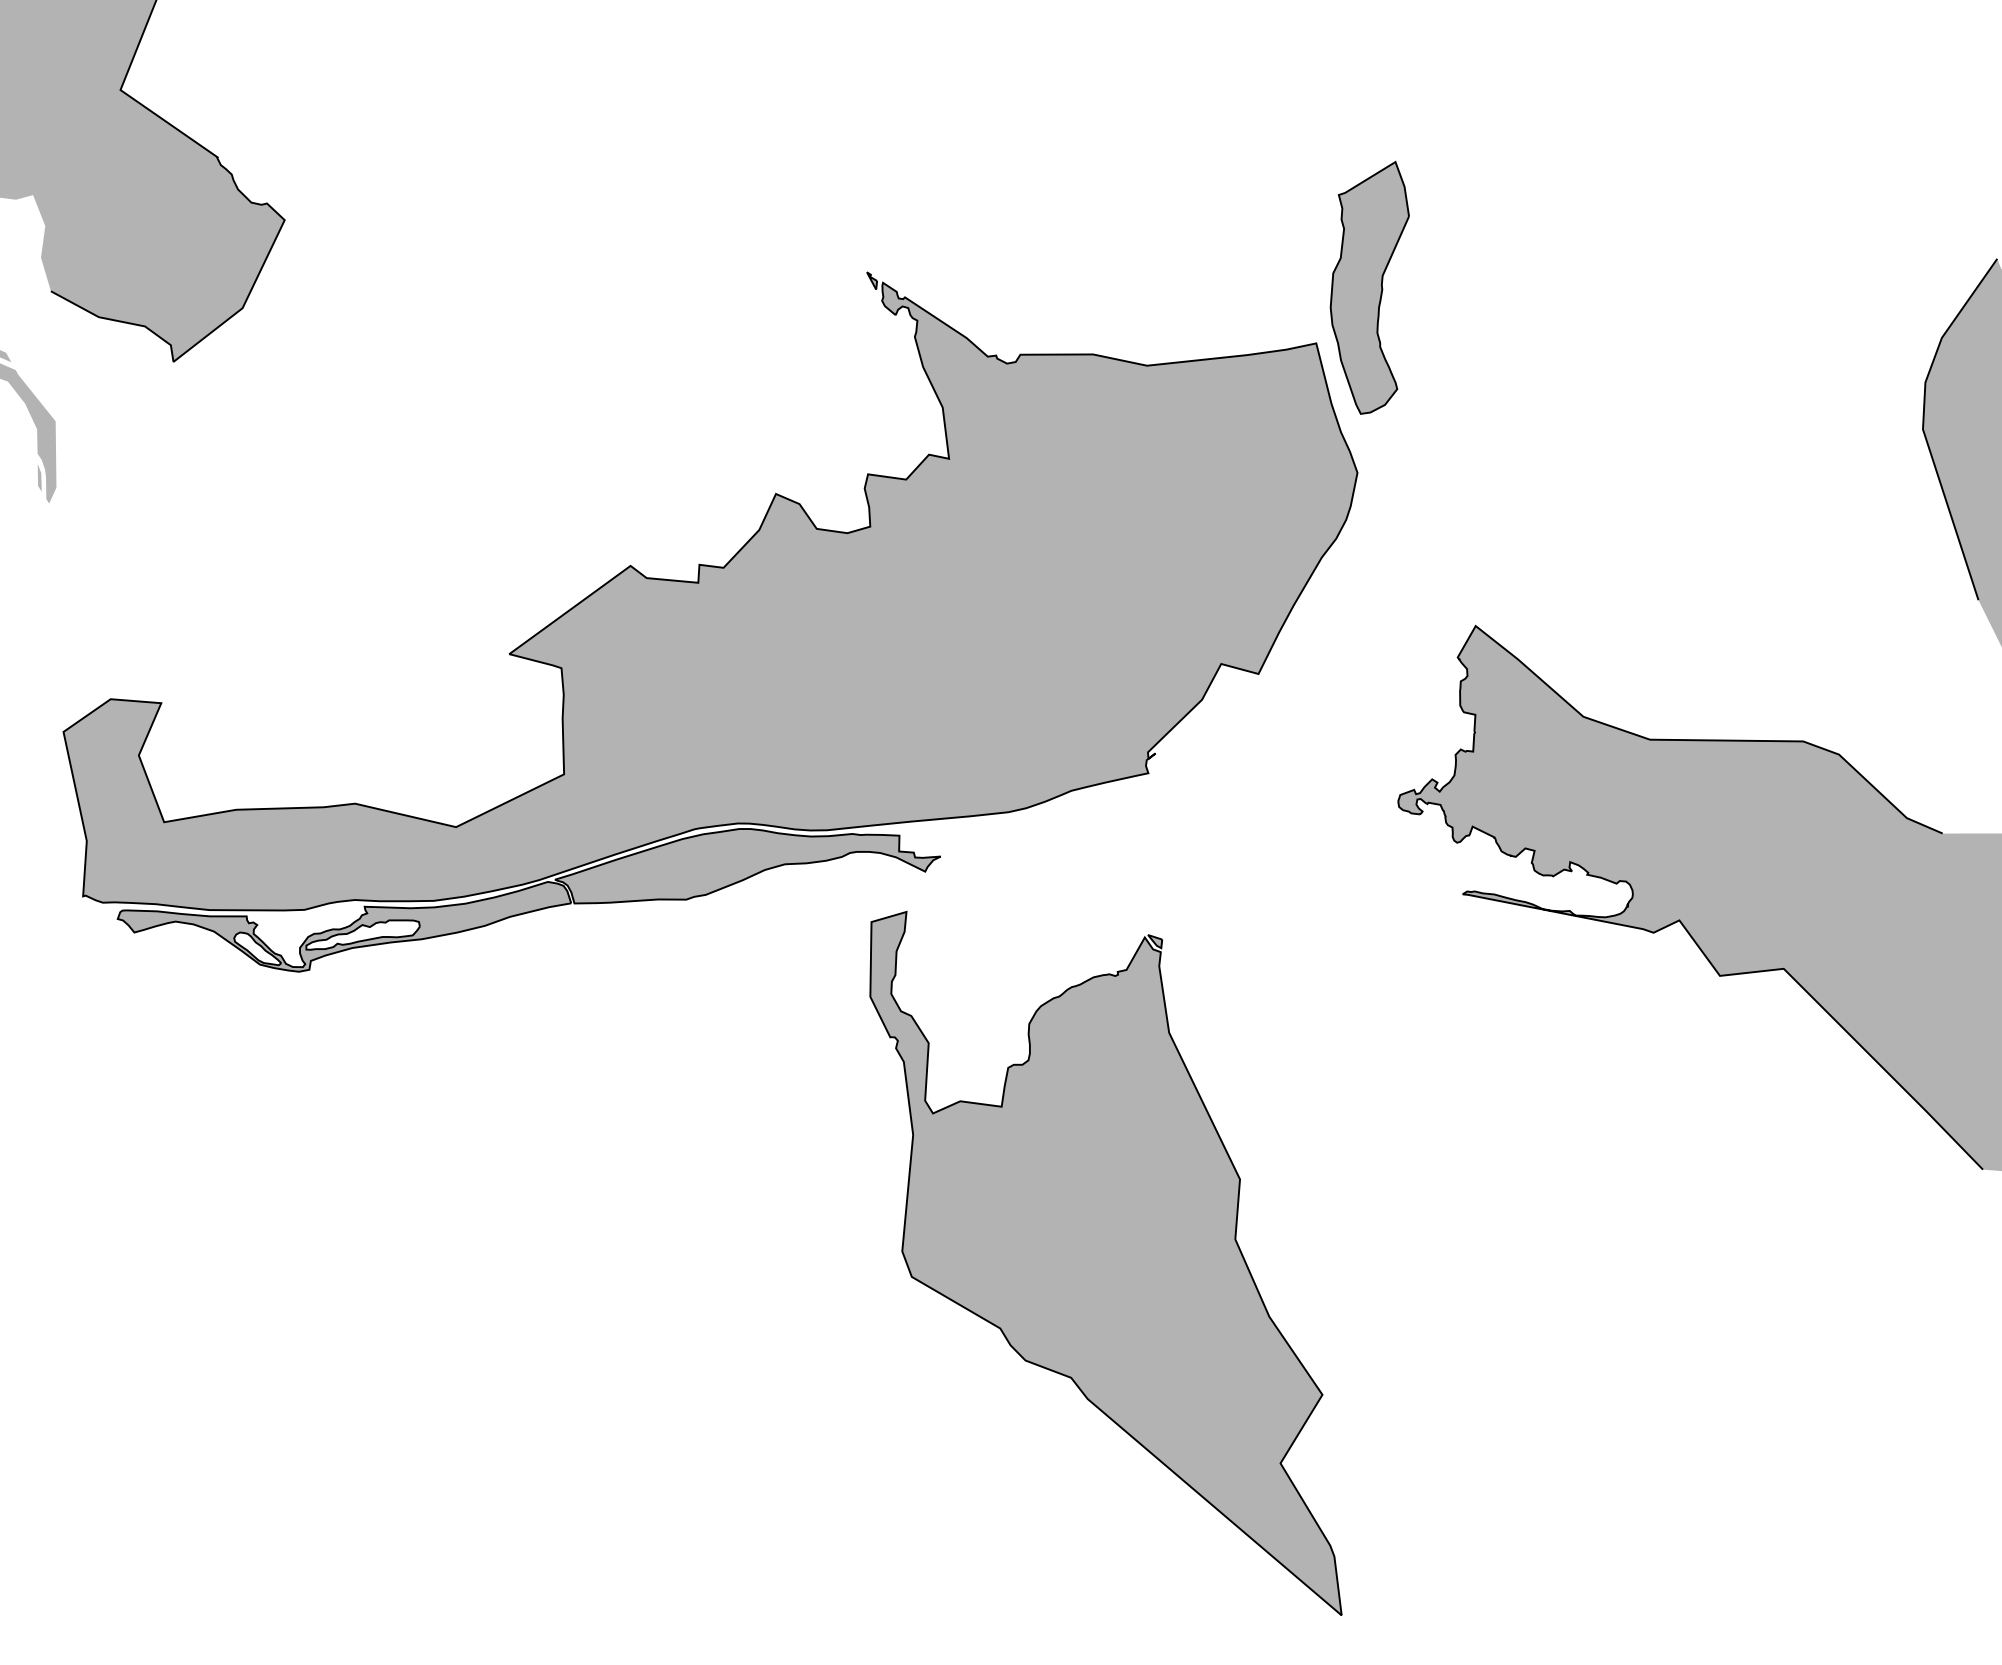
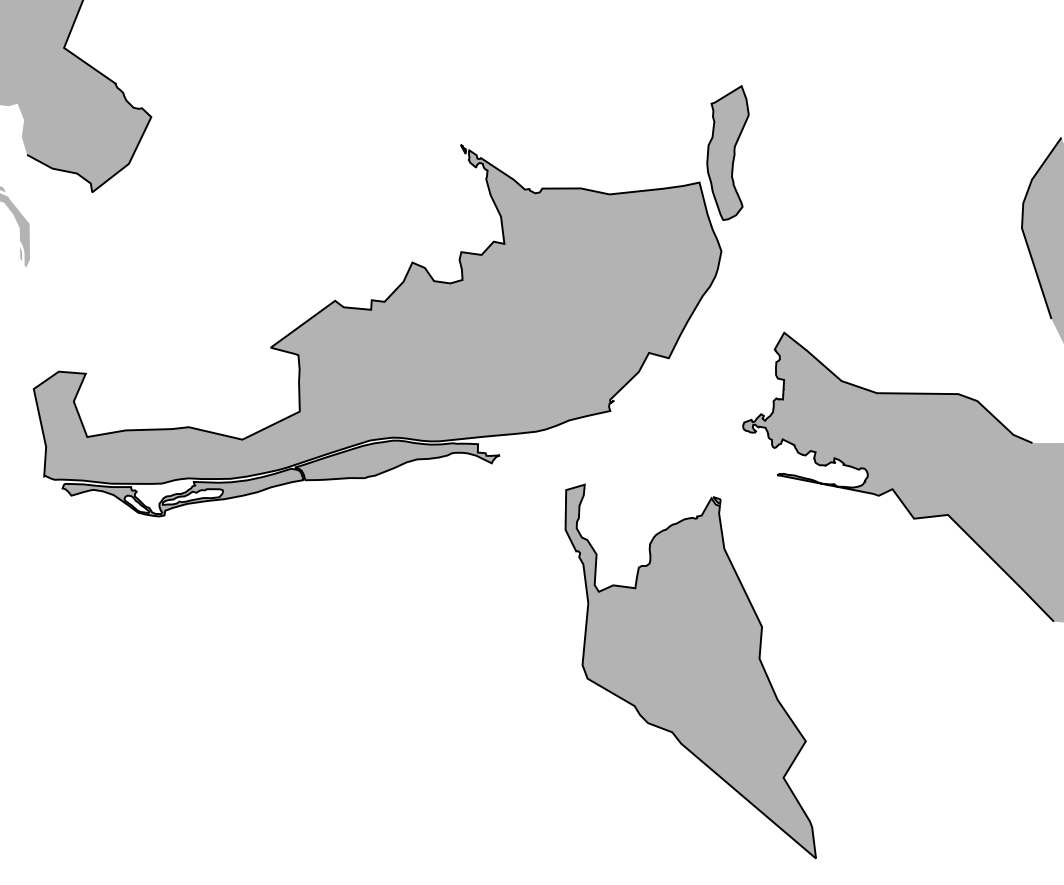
part: (1105, 1261) -> (690, 670), moved

